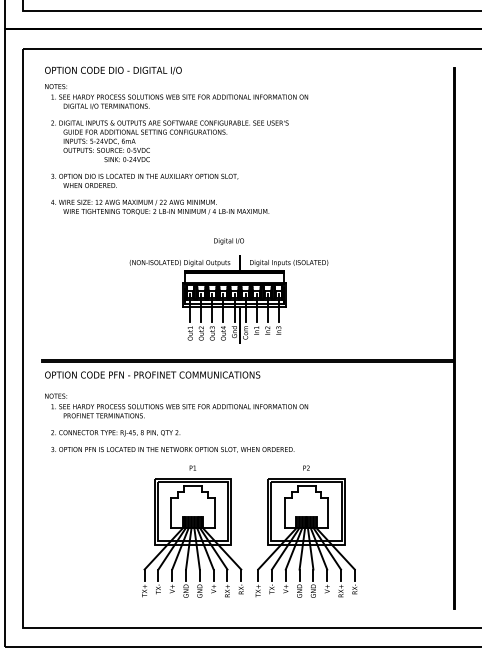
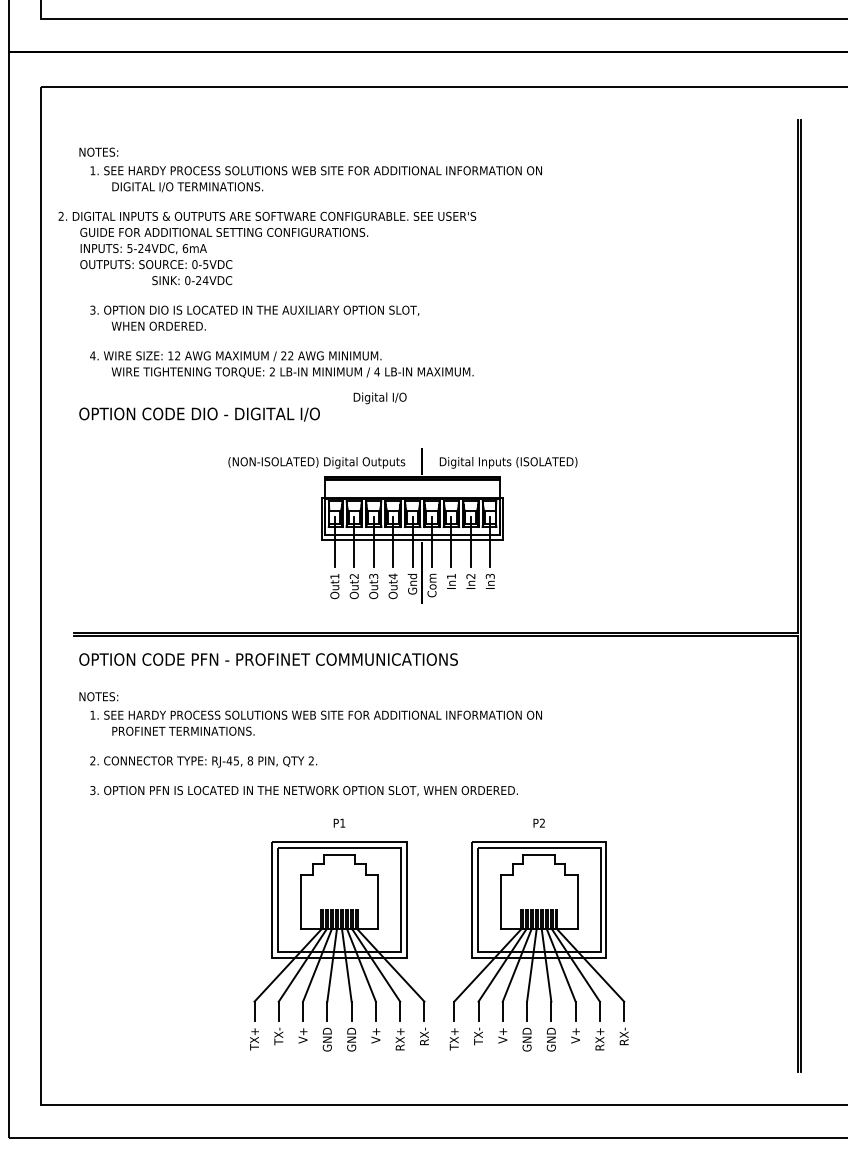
text: (113, 70) -> (199, 414), moved
text: (169, 141) -> (266, 248), moved
text: (228, 241) -> (379, 398), moved

